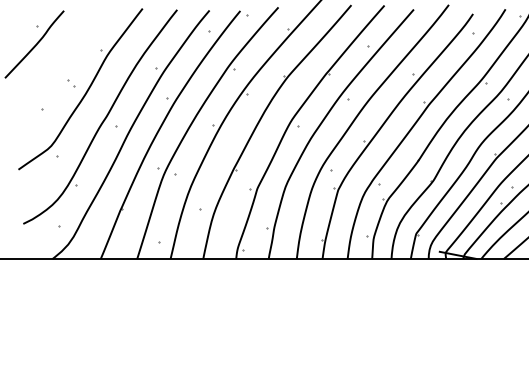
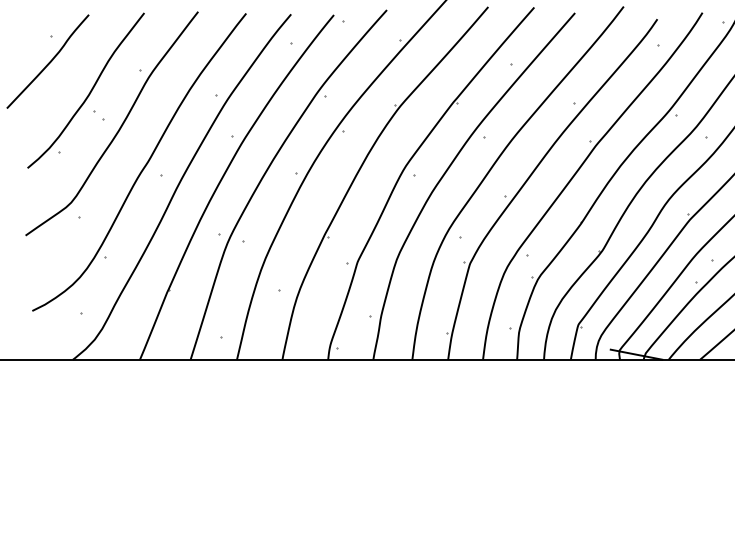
curve: (63, 67) -> (88, 93), added

